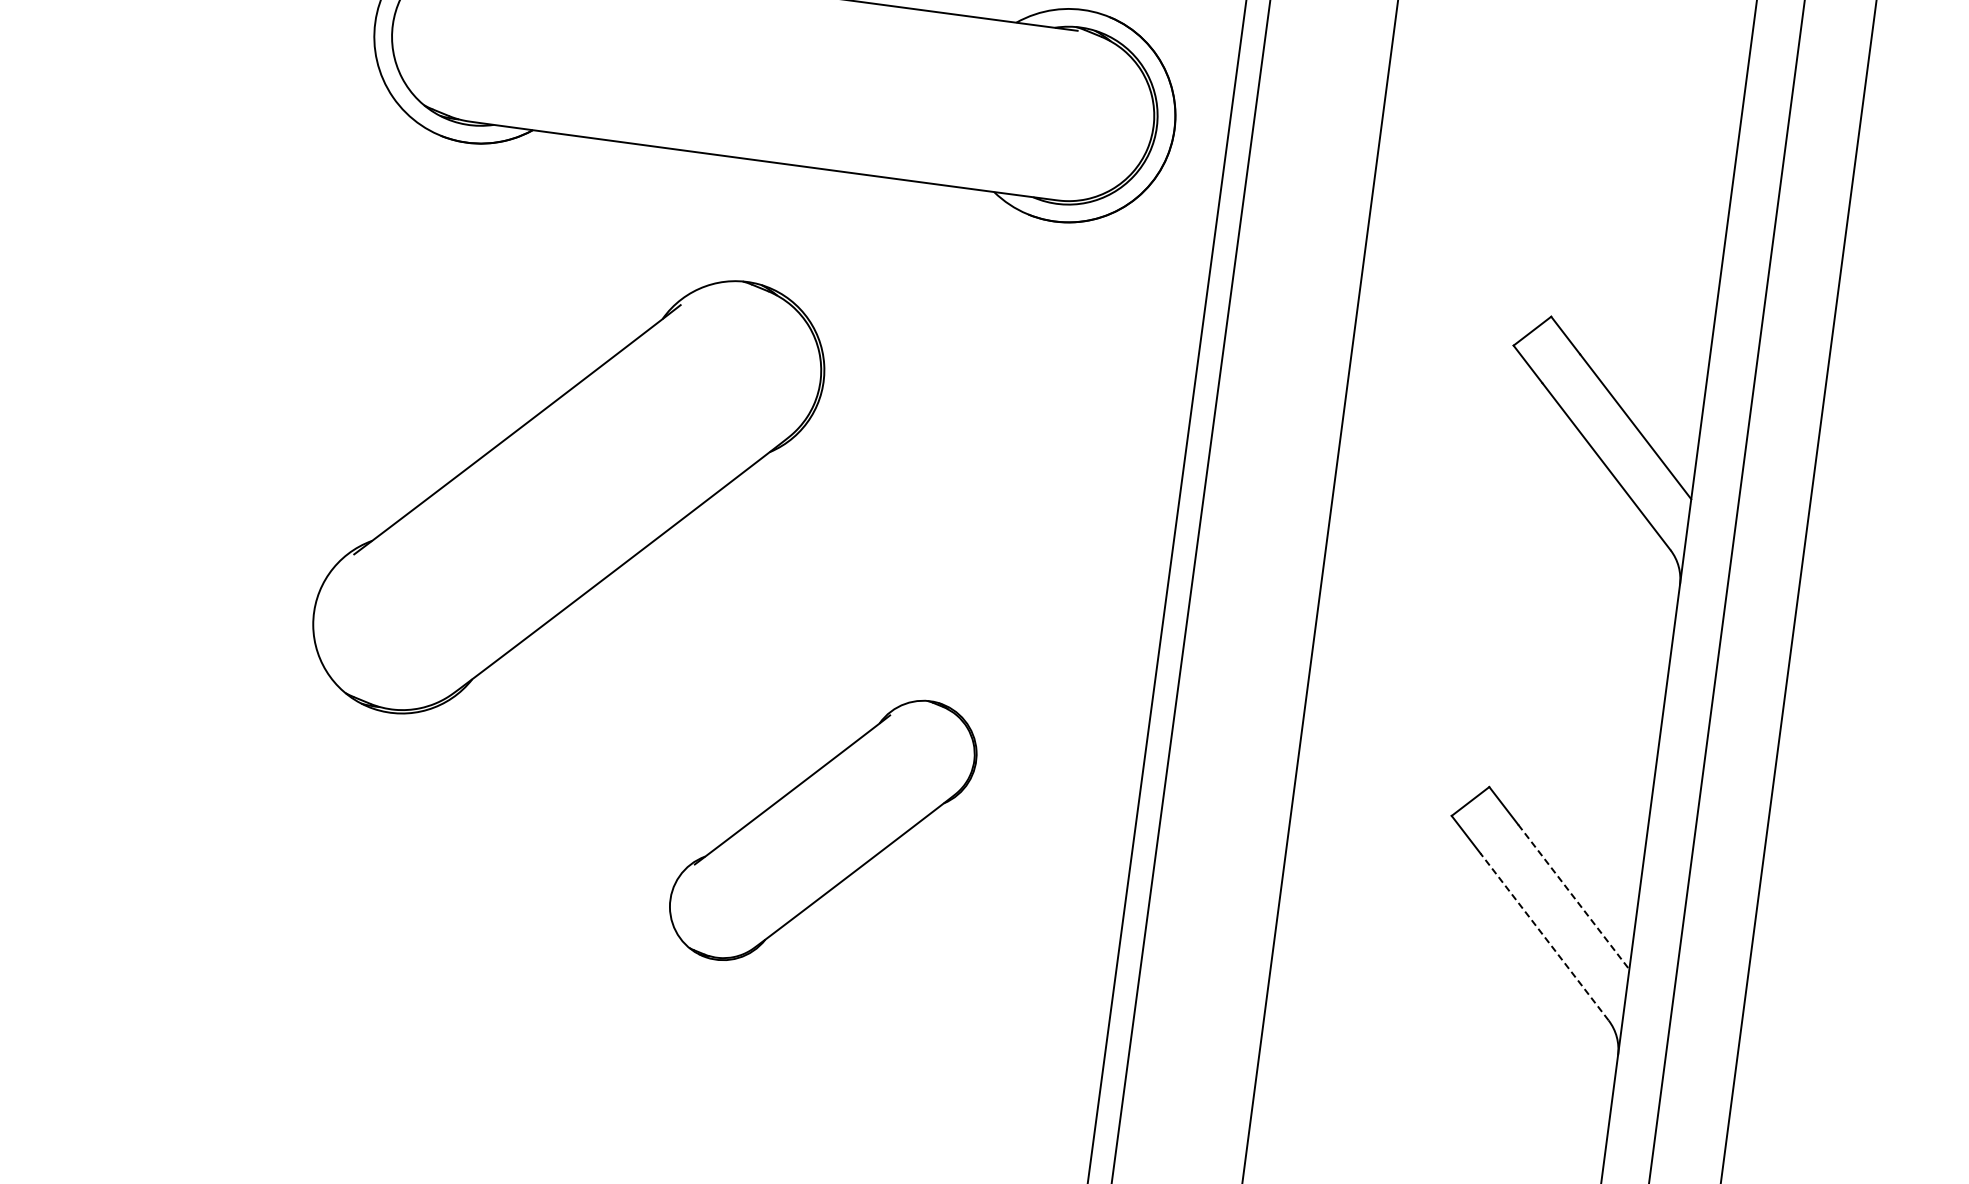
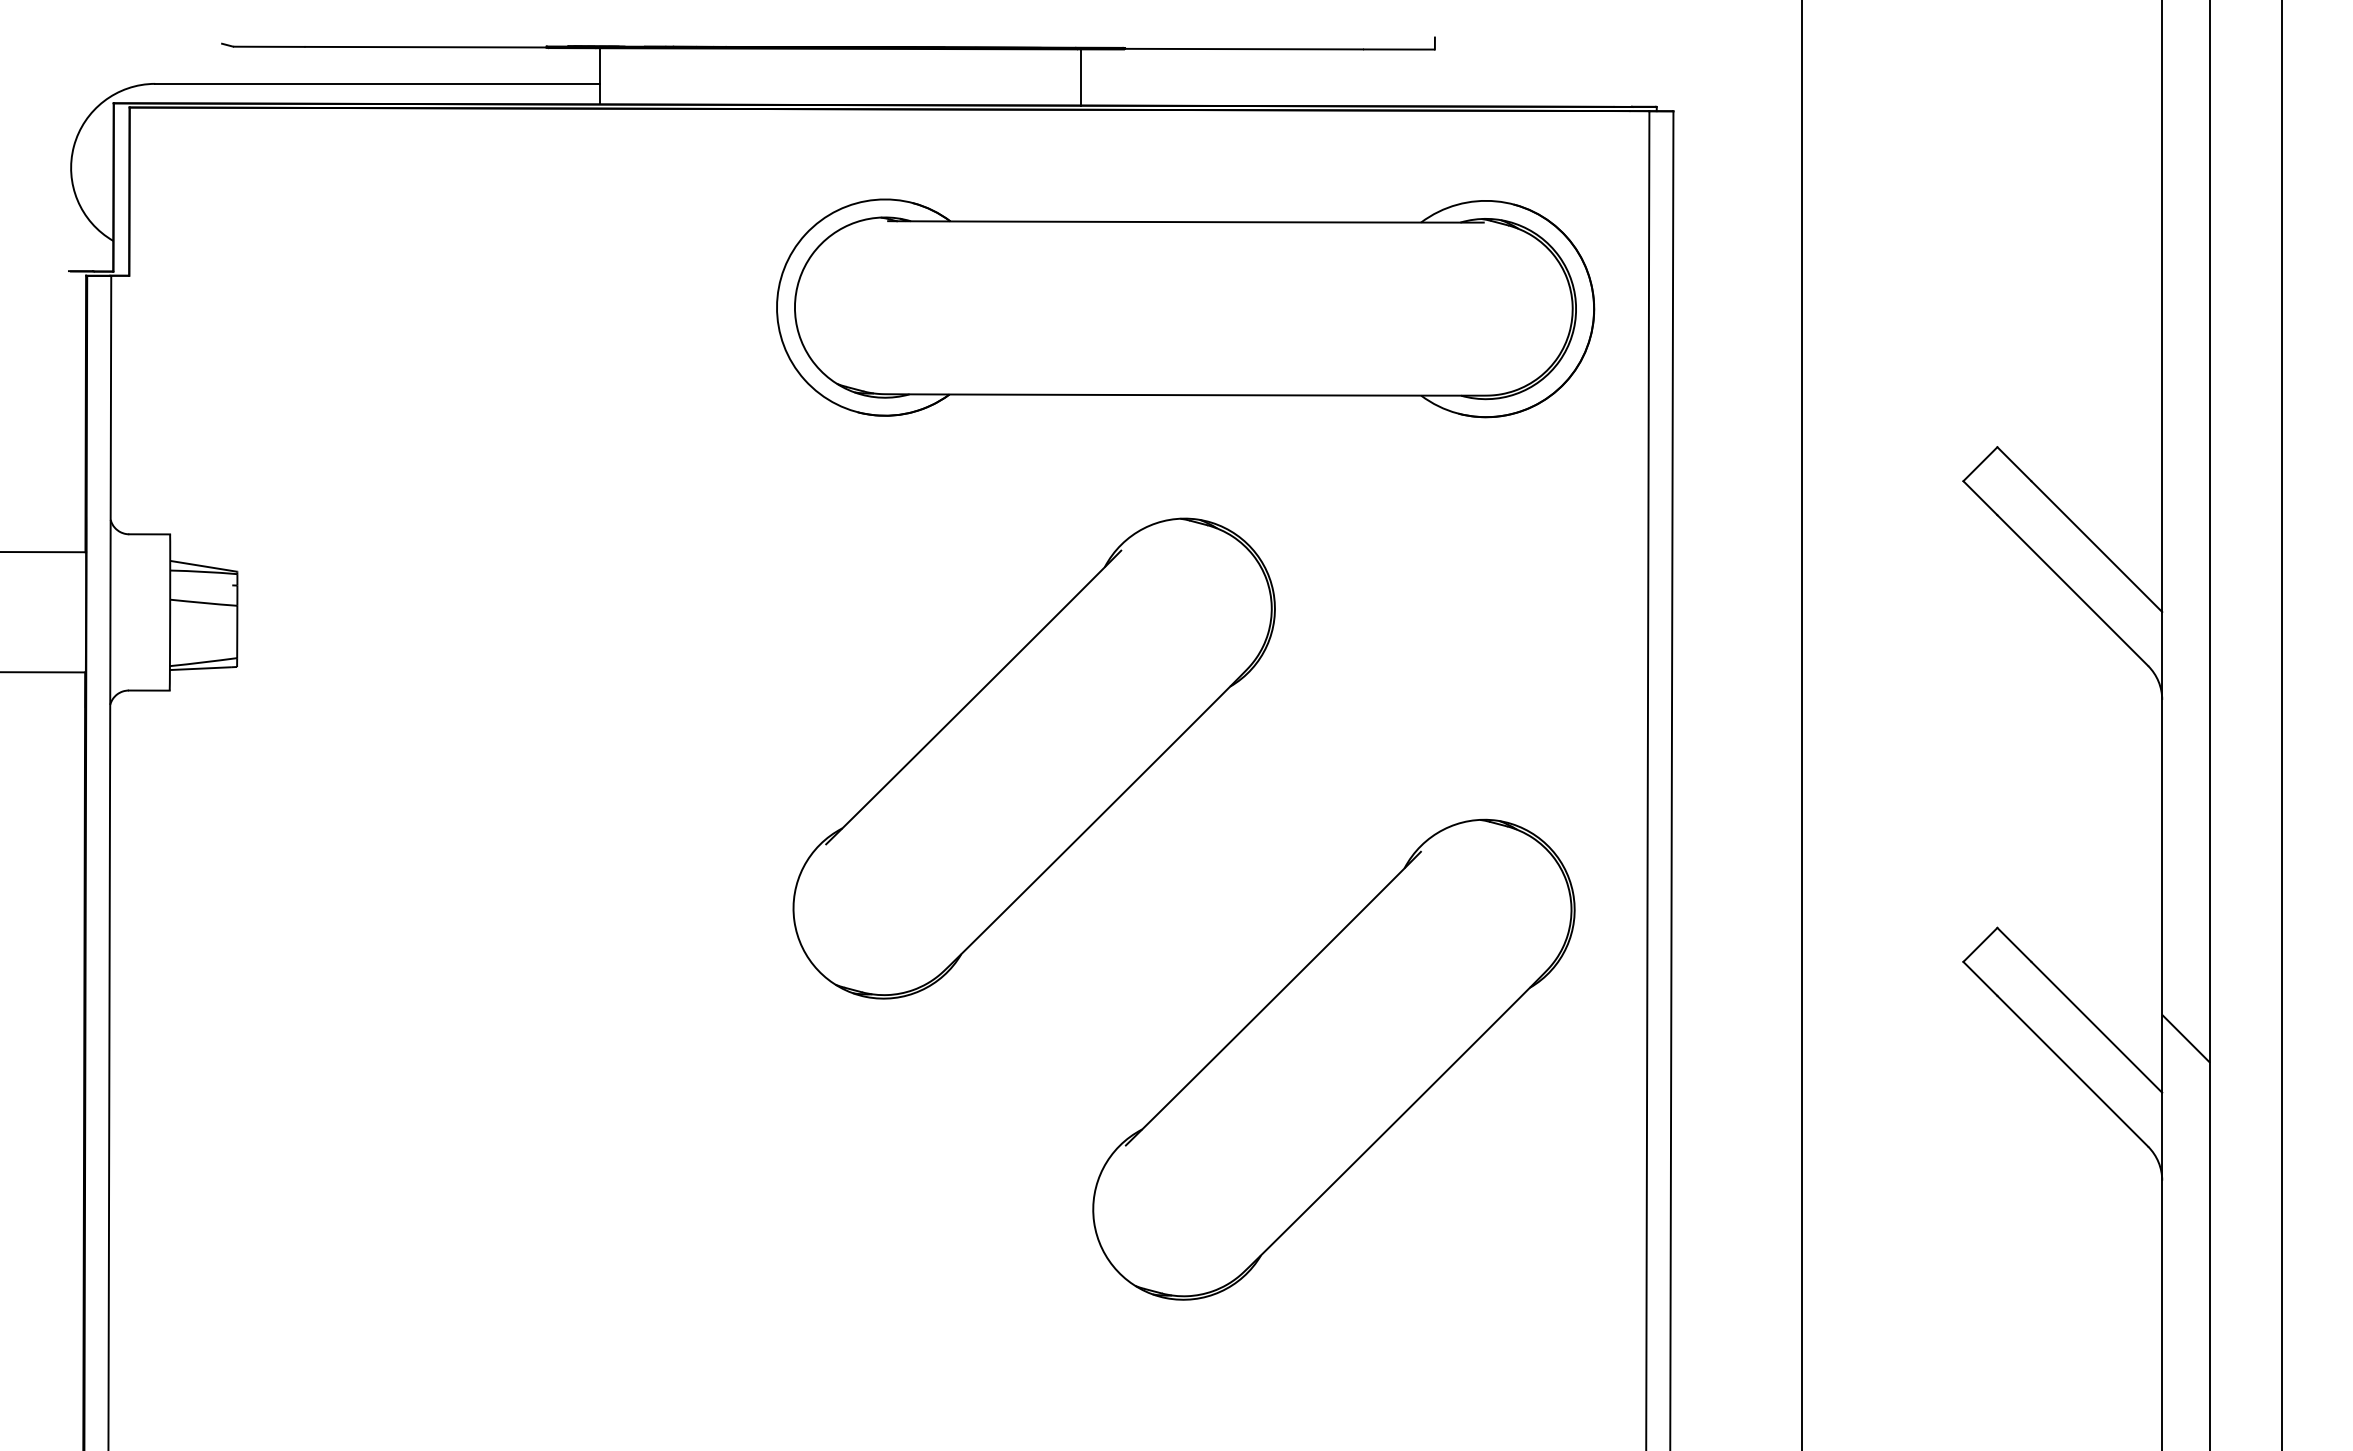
part: (822, 830) -> (1333, 1059), size x1.67
line: (1574, 897) -> (2097, 1027), dashed -> solid
hatch: (1660, 919) -> (2186, 1038), added
line: (1544, 937) -> (2072, 1071), dashed -> solid

